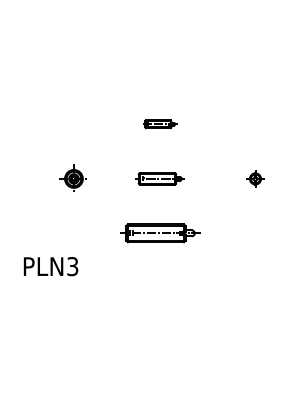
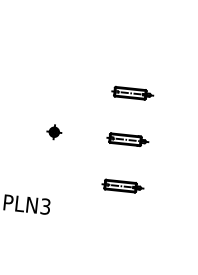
part: (159, 123) -> (132, 92), size x1.43
part: (73, 178) -> (54, 131), size x0.62
part: (159, 233) -> (122, 186), size x0.62

